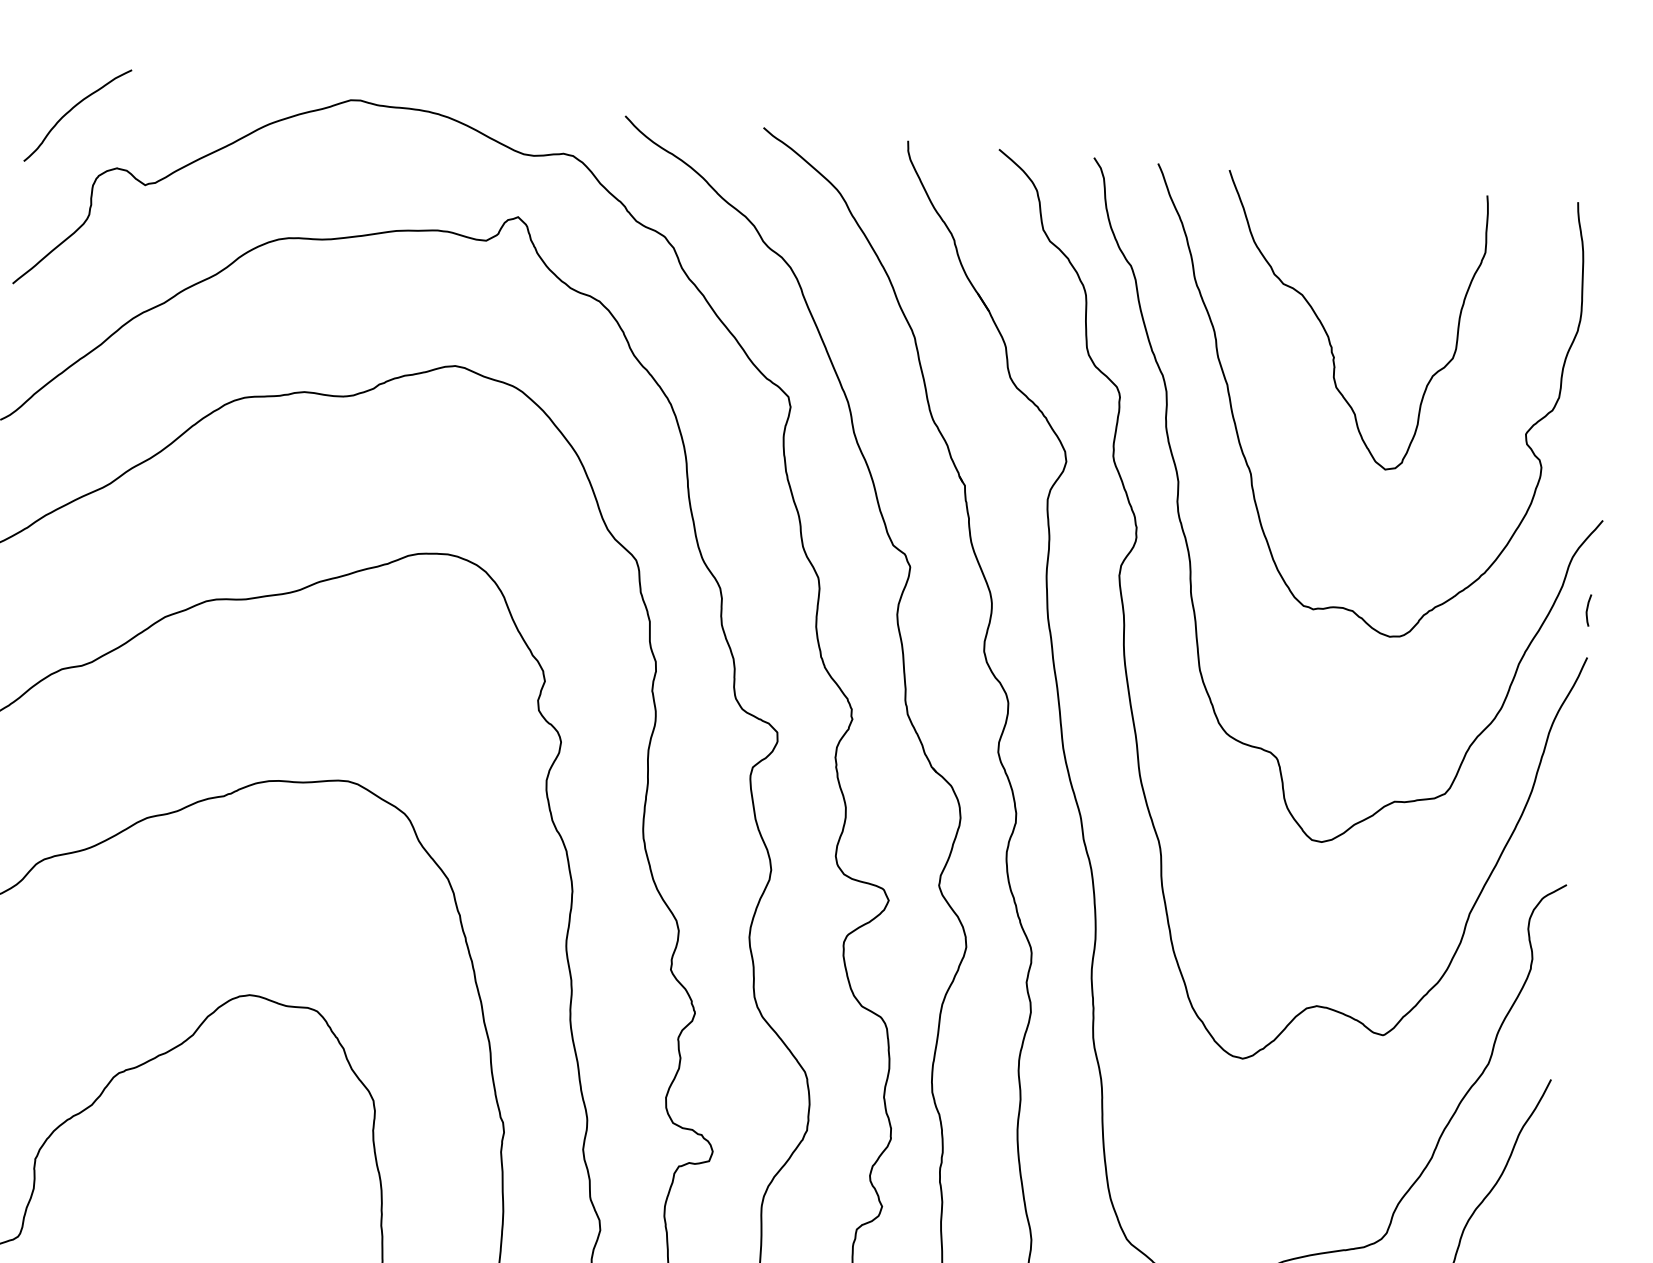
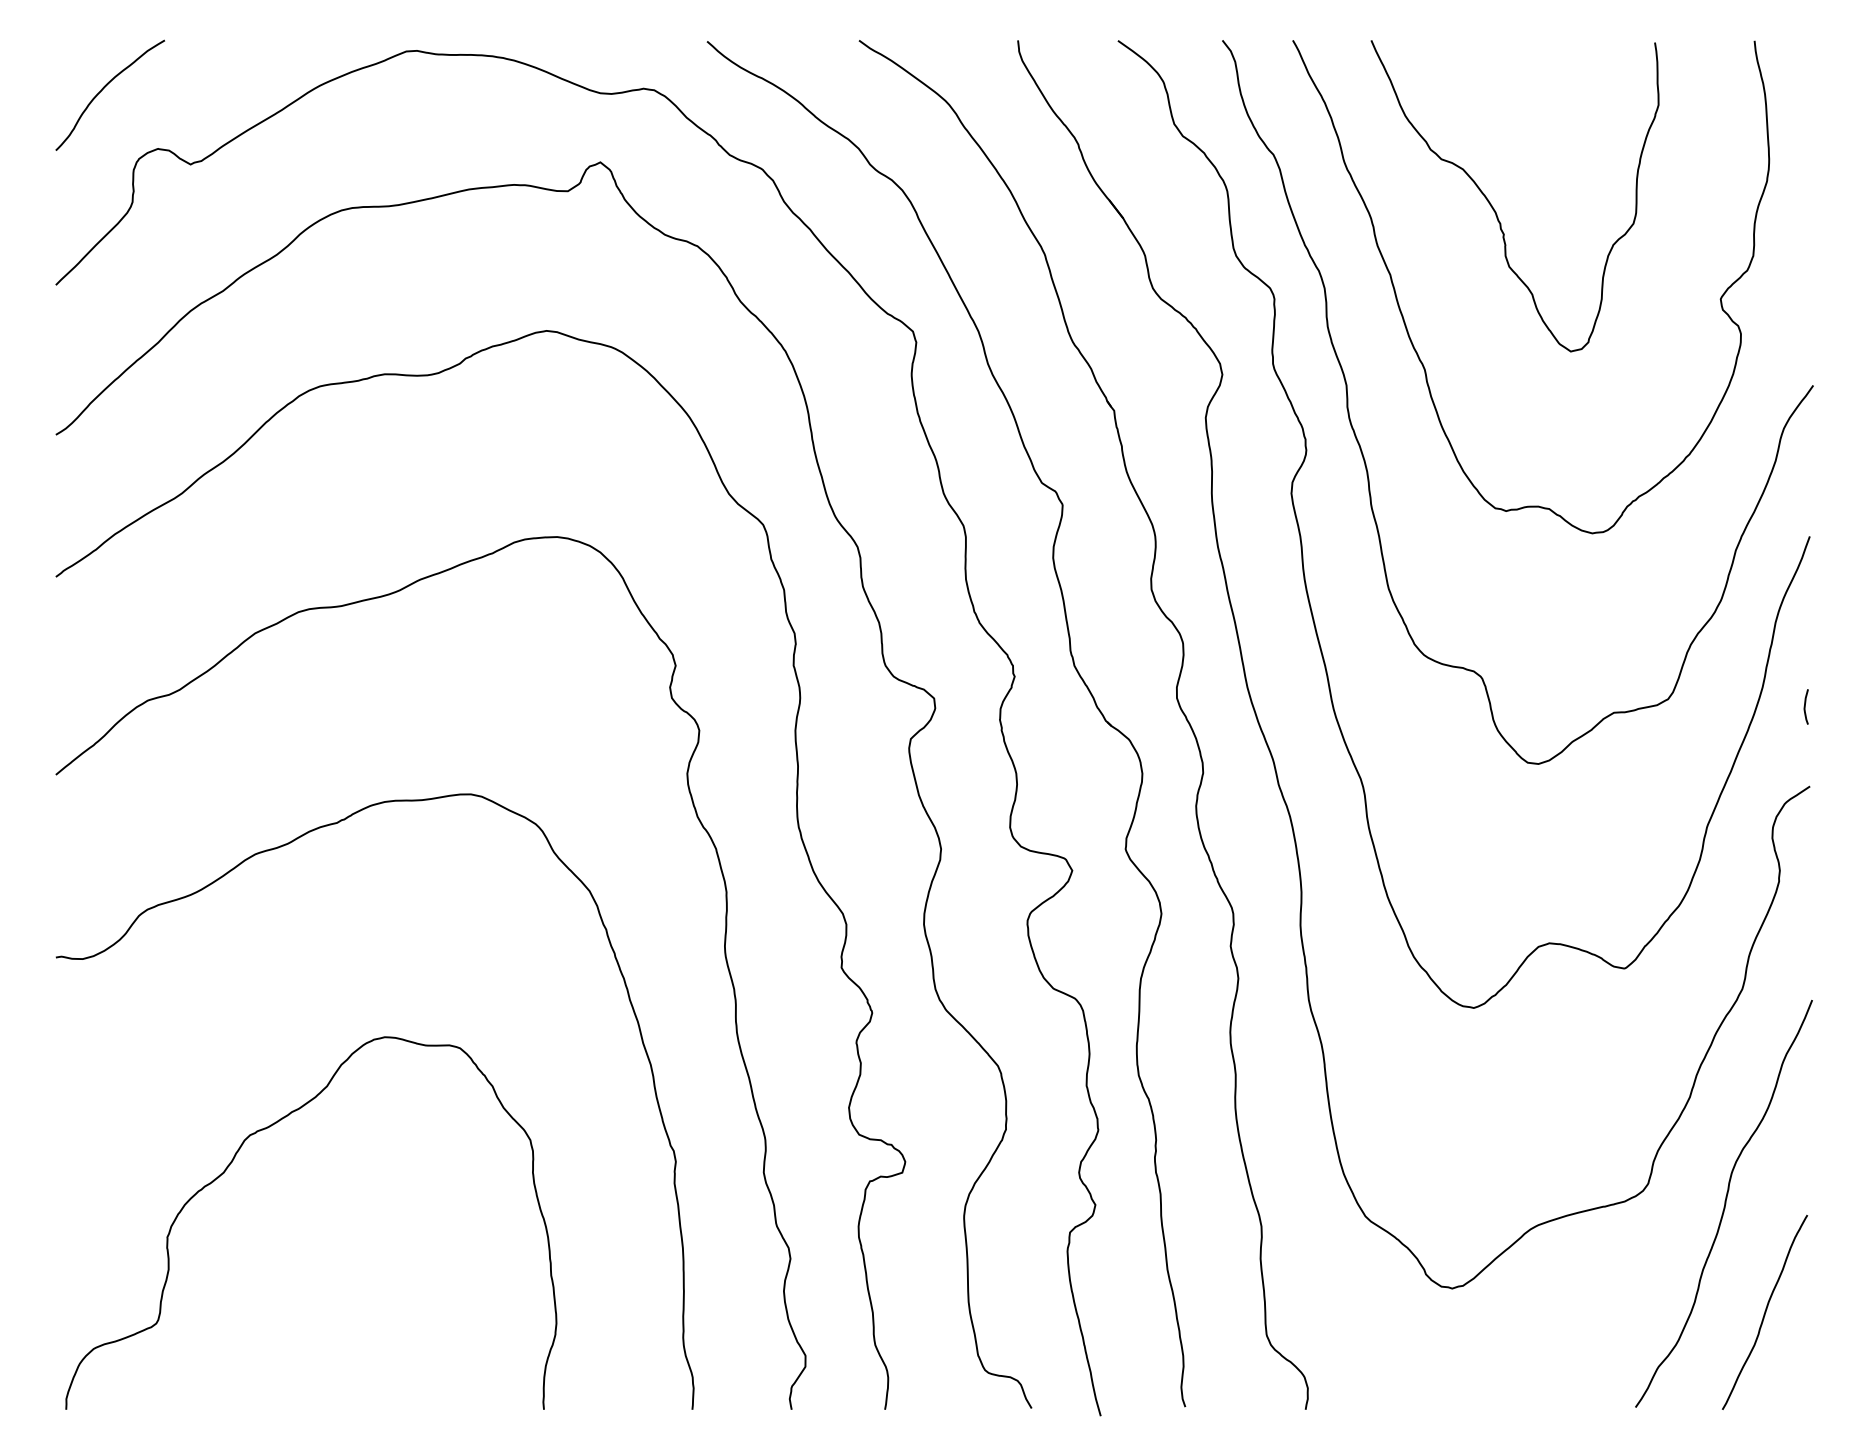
curve: (1587, 609) -> (1805, 706), moved

